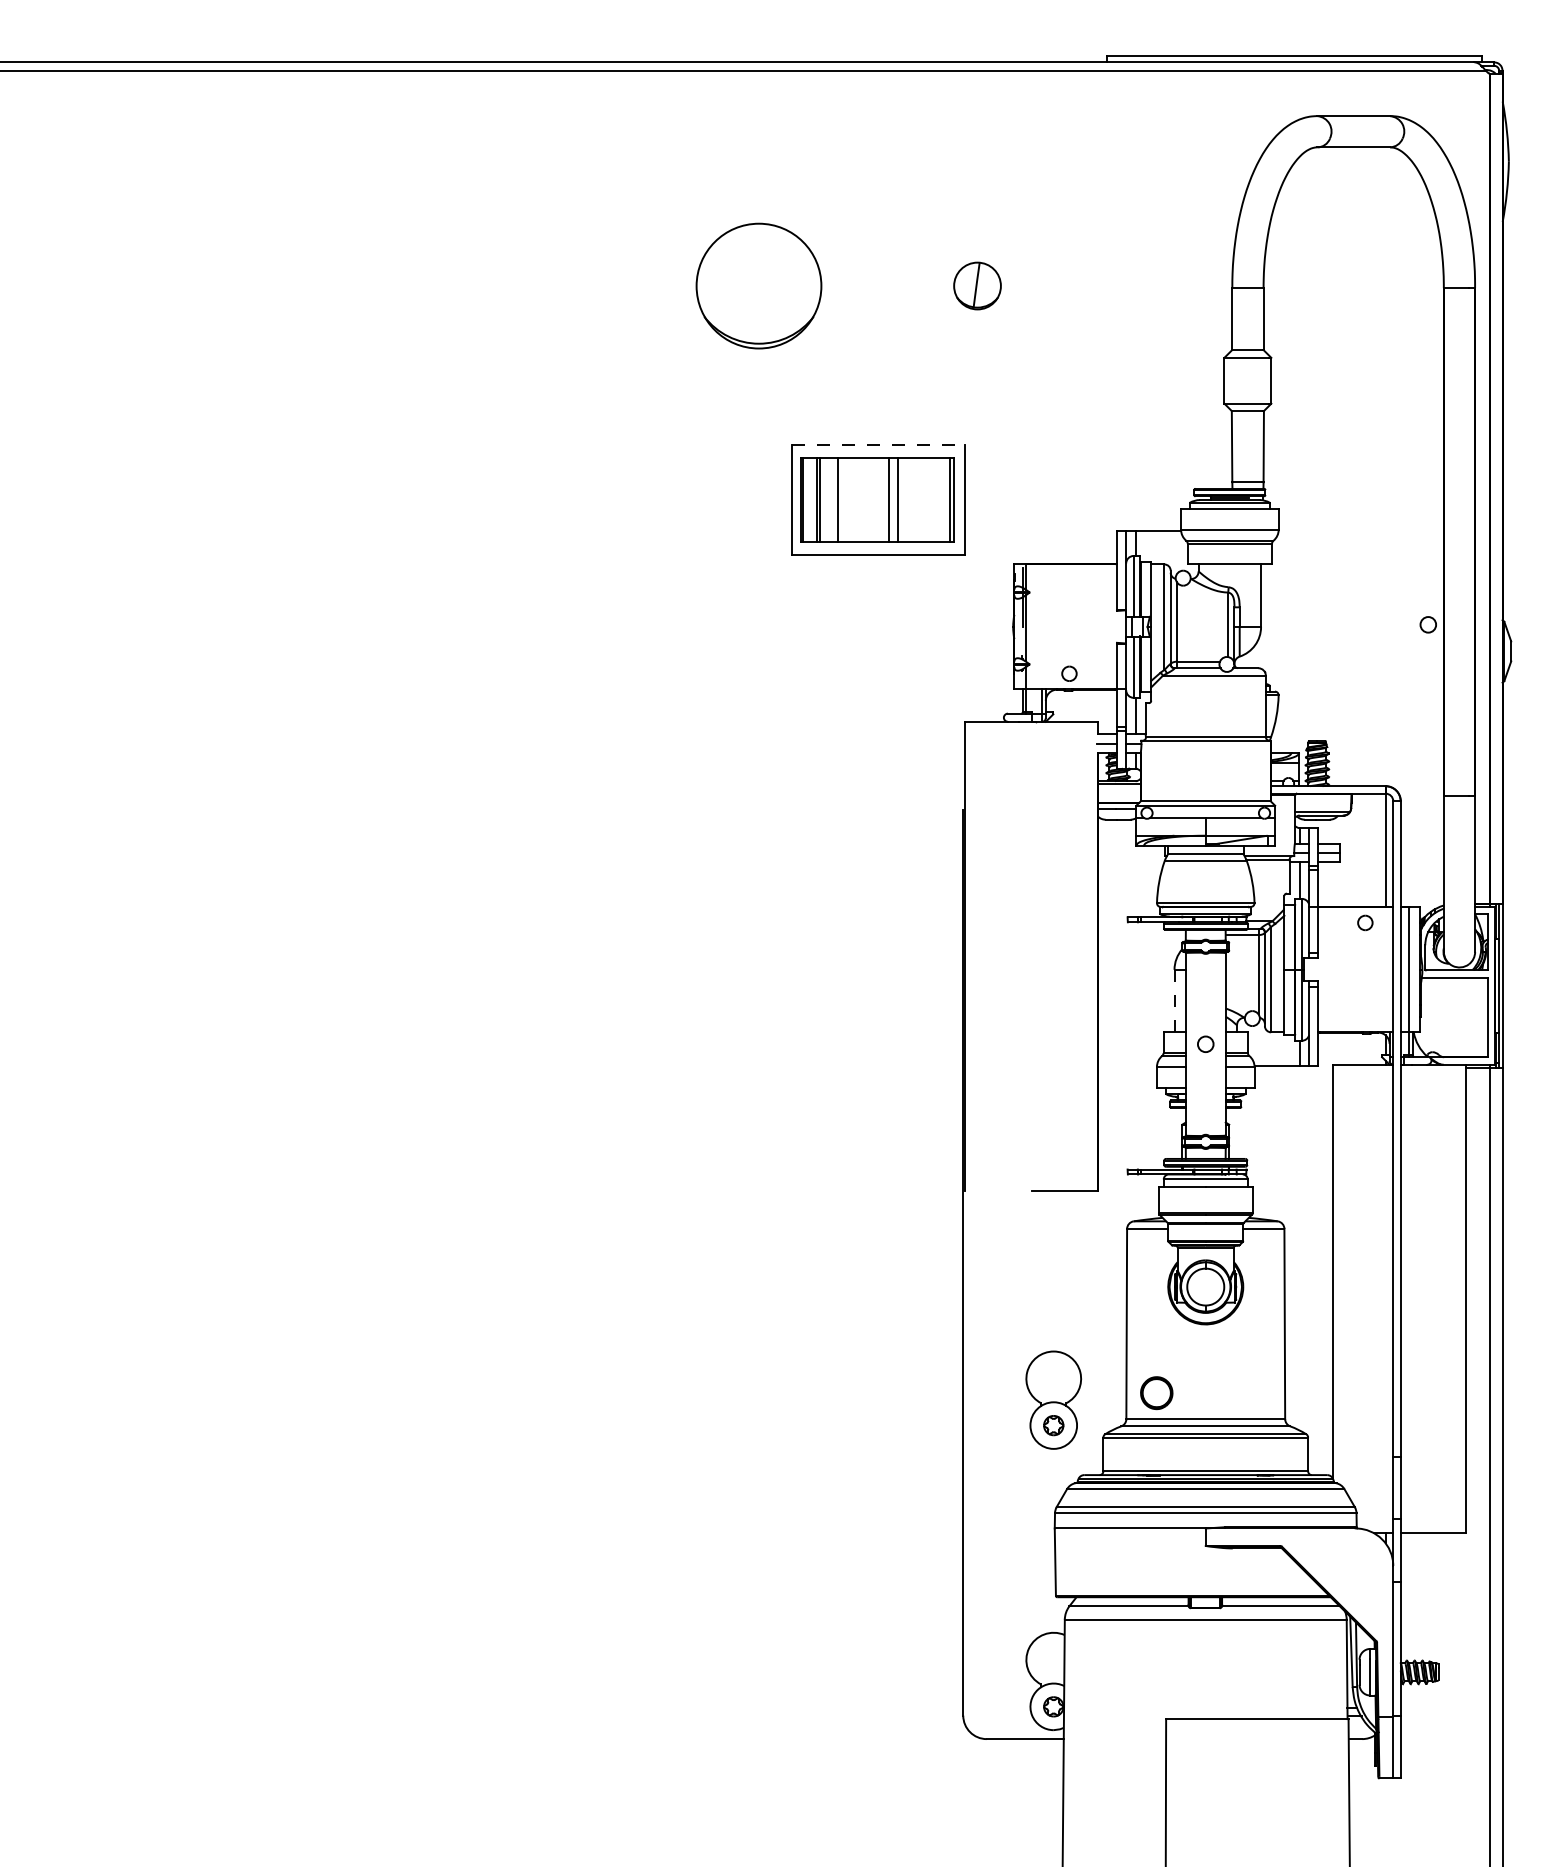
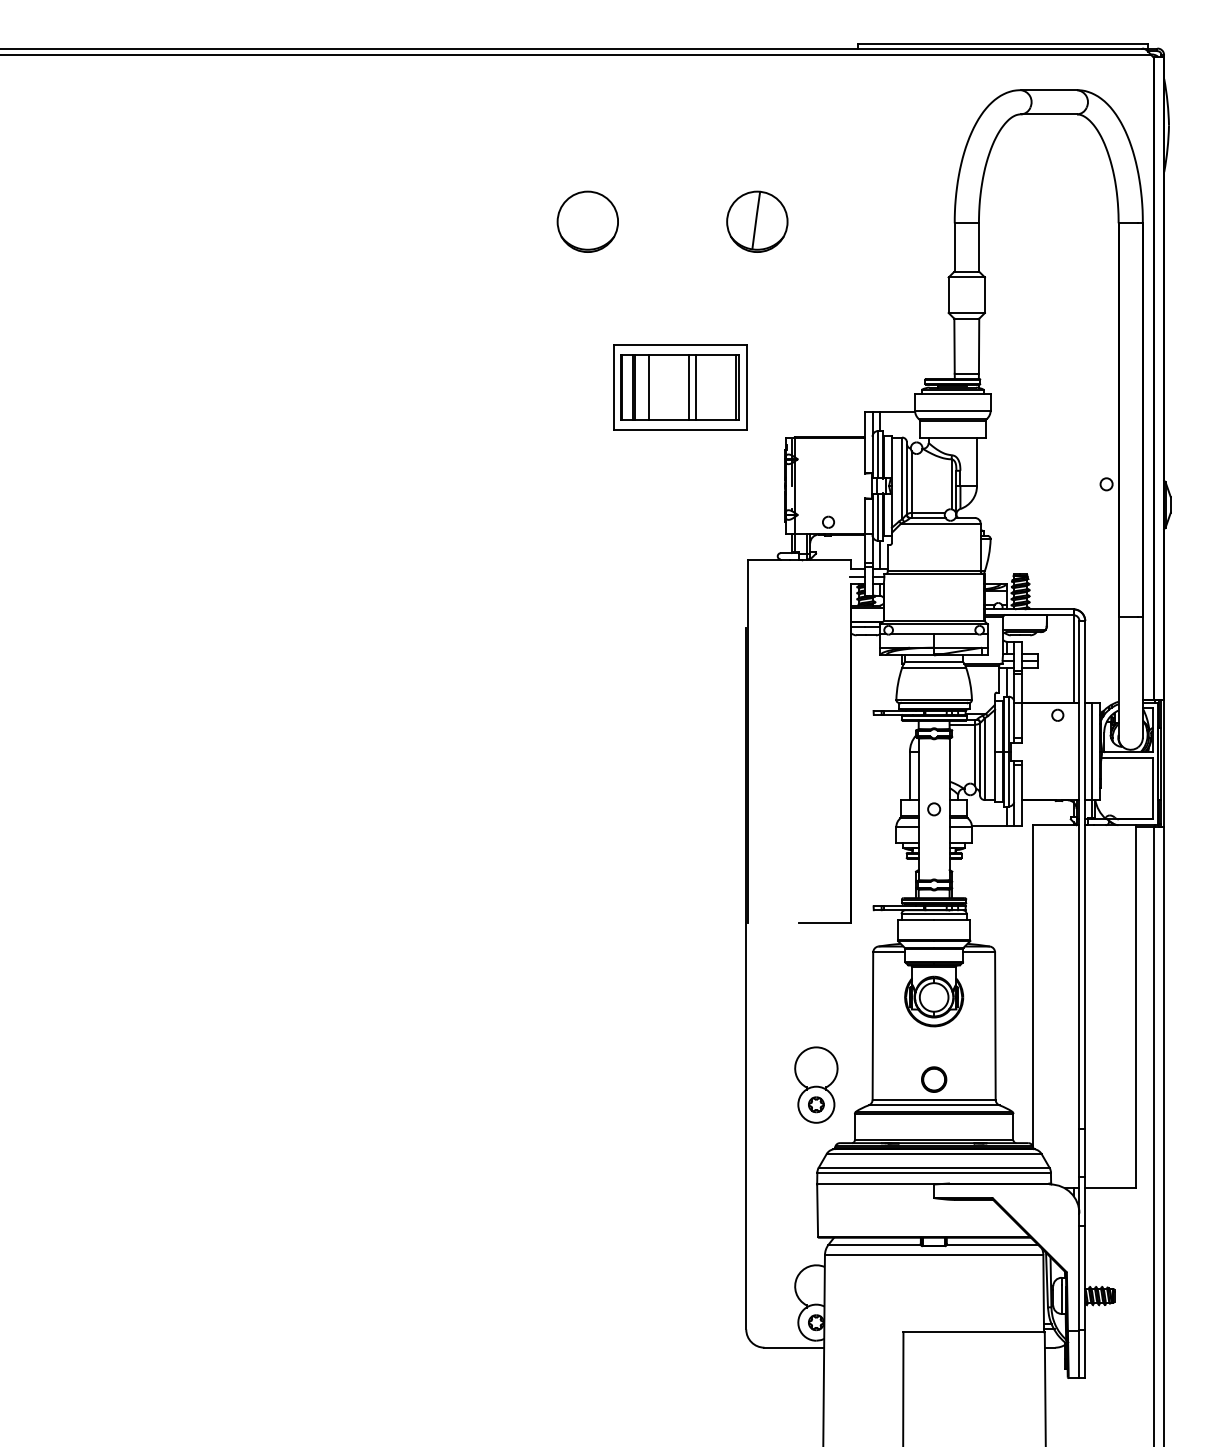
part: (758, 285) -> (587, 221), size x0.62
part: (977, 285) -> (757, 221), size x1.67
line: (879, 444) -> (681, 344), dashed -> solid
line: (1174, 1000) -> (909, 775), dashed -> solid
part: (1156, 1393) -> (933, 1079), moved

